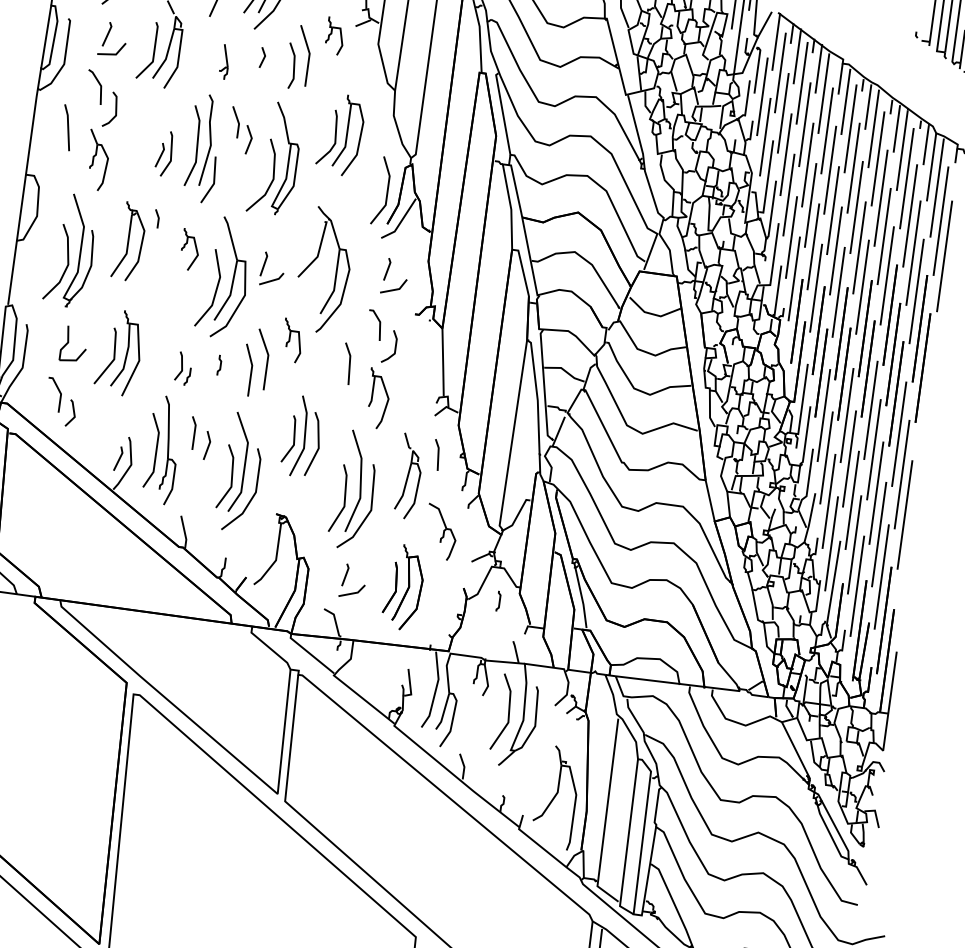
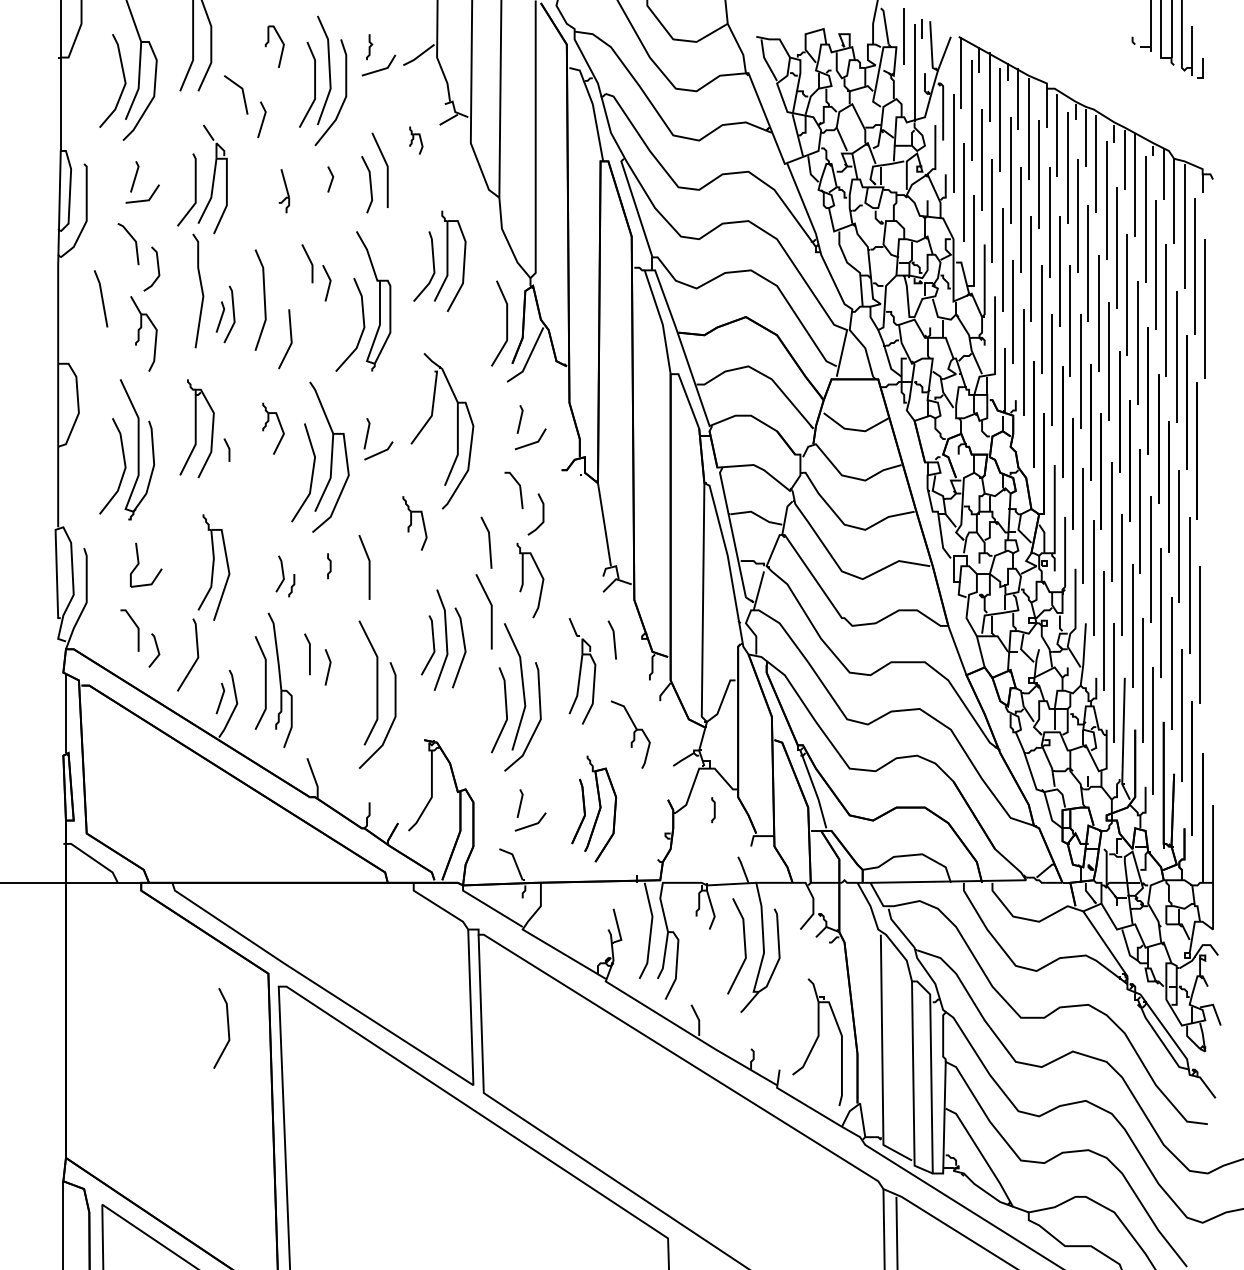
part: (335, 36) -> (416, 140), size x0.6
line: (210, 140) -> (201, 290), moved
line: (158, 218) -> (228, 449), moved
line: (113, 353) -> (196, 650), moved
line: (266, 359) -> (490, 611), moved
line: (231, 477) -> (227, 1028), moved

